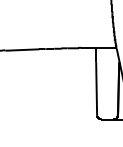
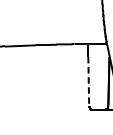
line: (96, 89) -> (88, 82), solid -> dashed

